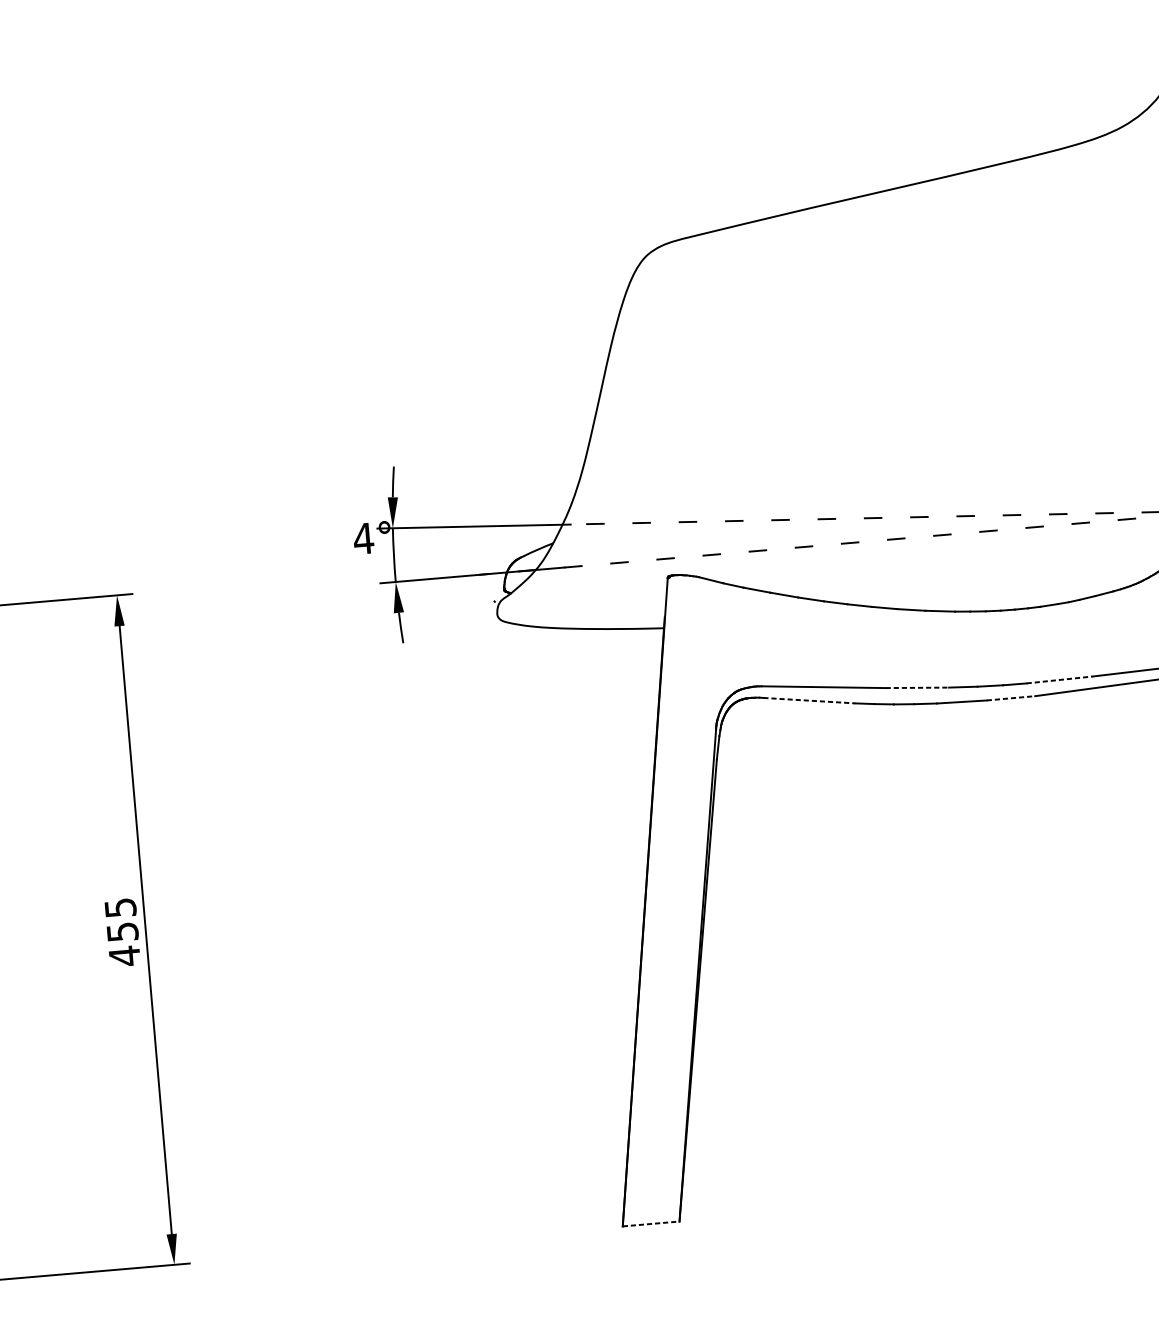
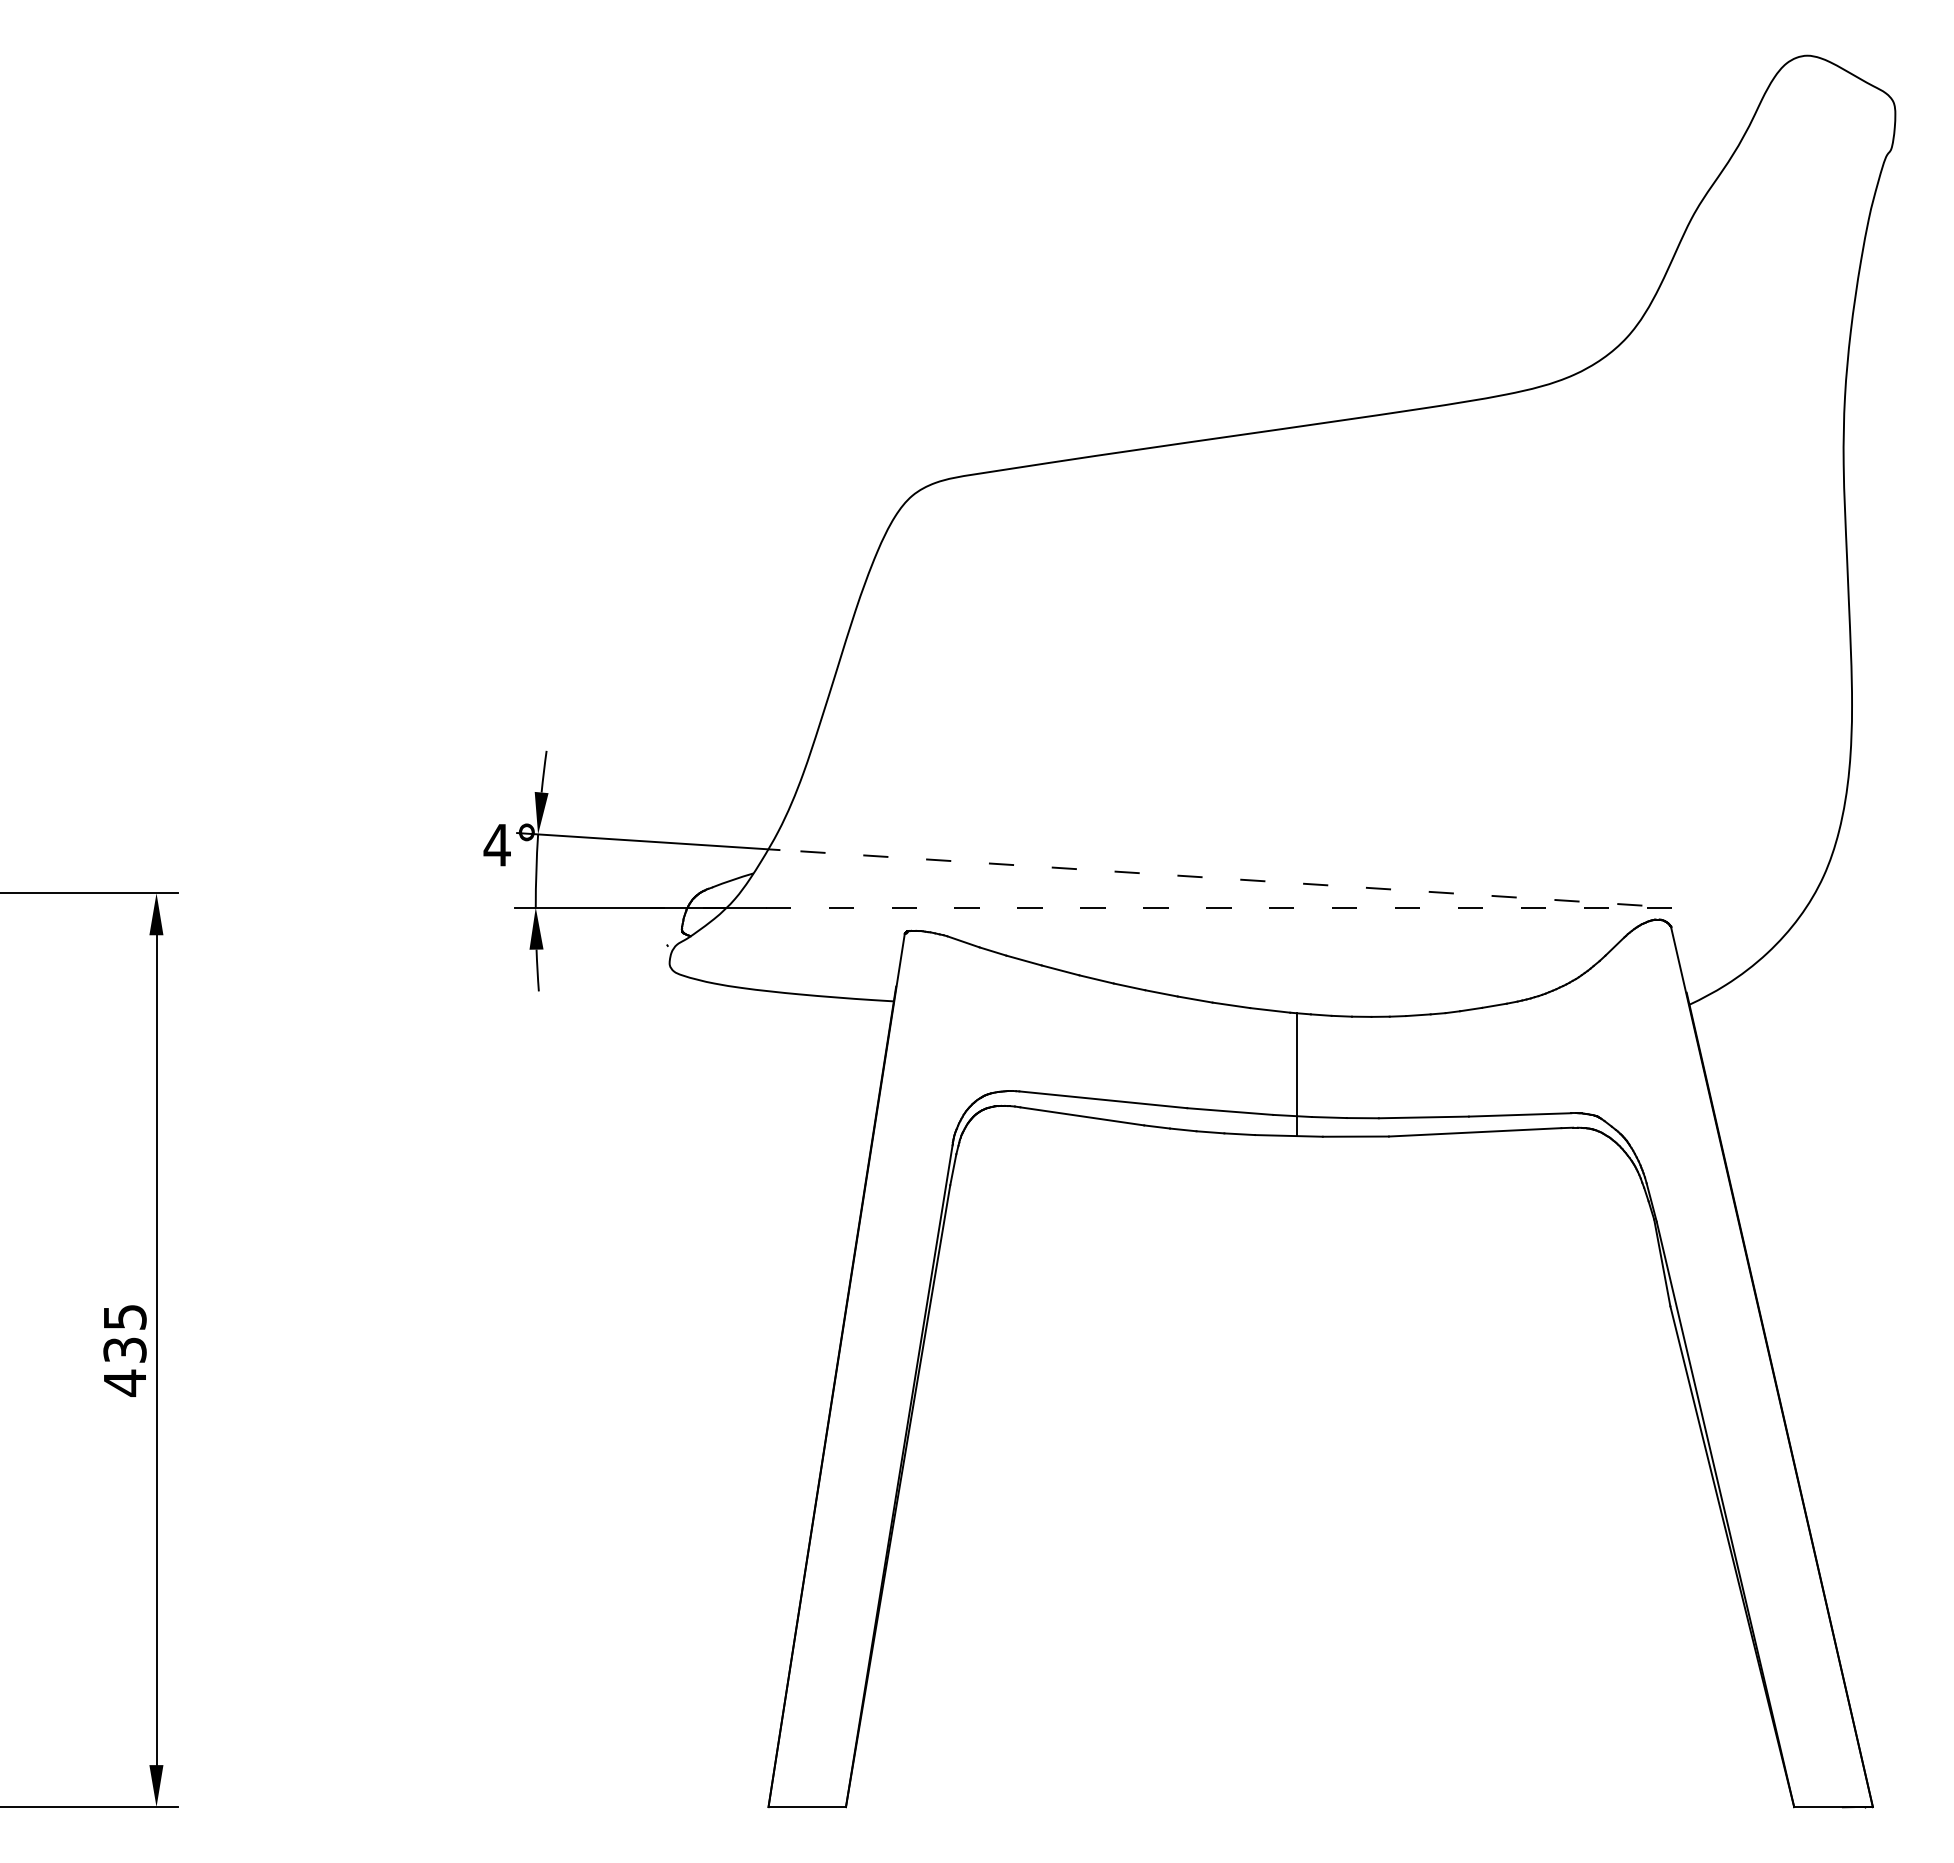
line: (964, 656) -> (1297, 1074), added
line: (1060, 679) -> (1424, 1117), dashed -> solid
line: (917, 687) -> (1230, 1111), dashed -> solid
line: (1011, 698) -> (1356, 1136), dashed -> solid
line: (809, 700) -> (1082, 1116), dashed -> solid
text: (122, 931) -> (124, 1349), 455 -> 435
line: (651, 1224) -> (807, 1807), dashed -> solid

